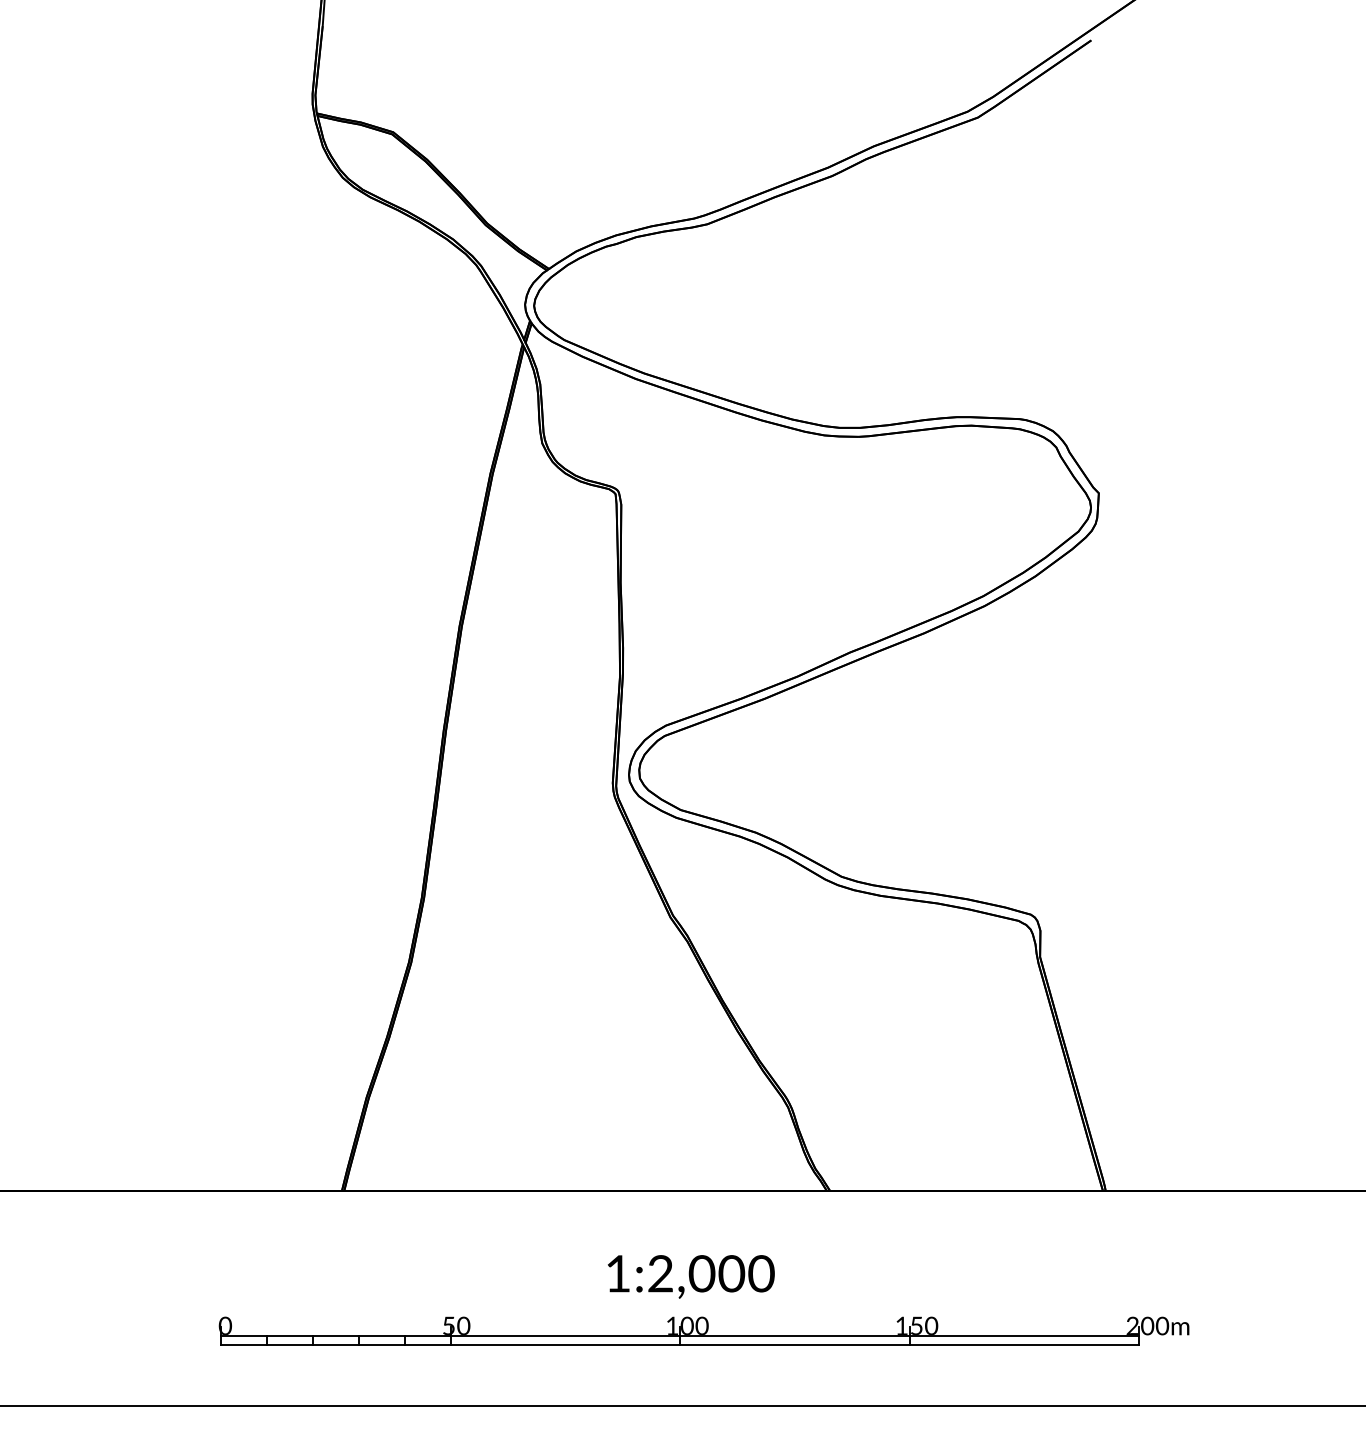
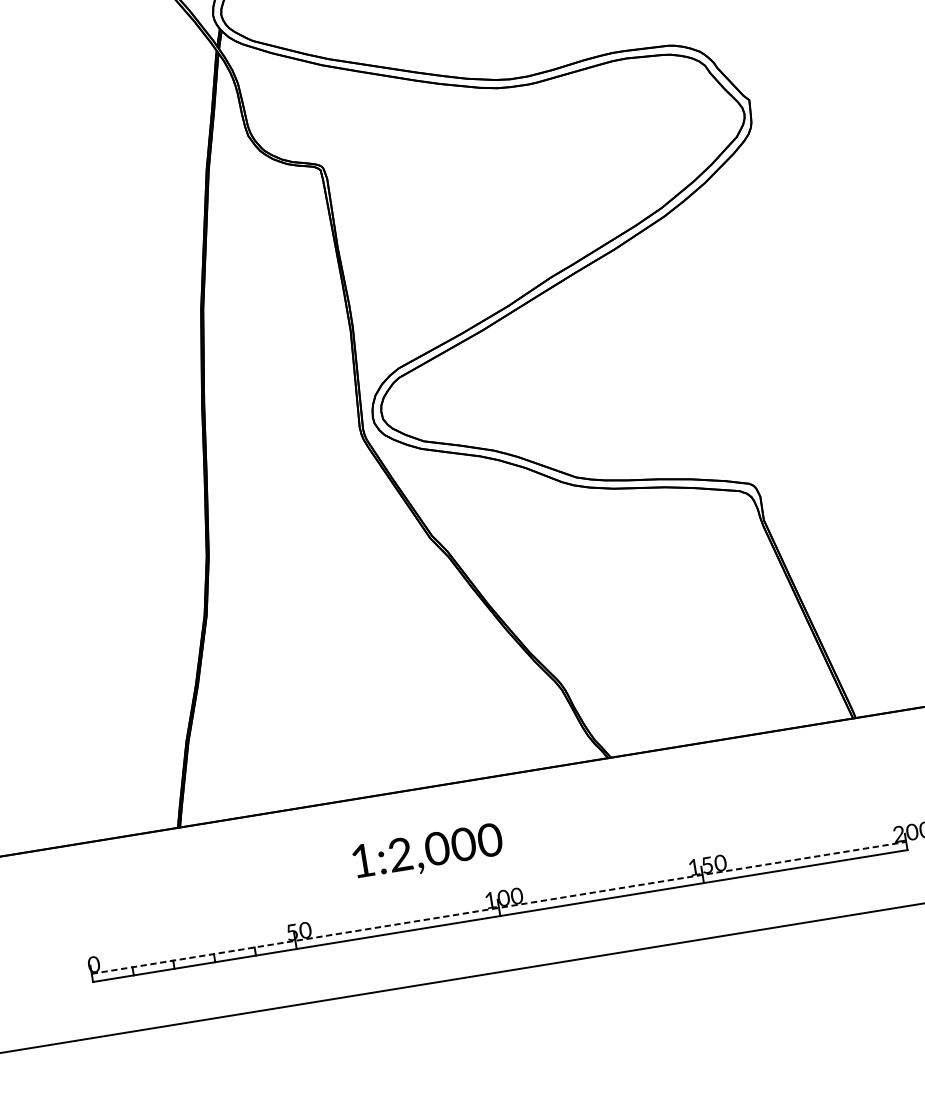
text: (691, 1276) -> (428, 852), moved
line: (680, 1335) -> (499, 907), solid -> dashed

